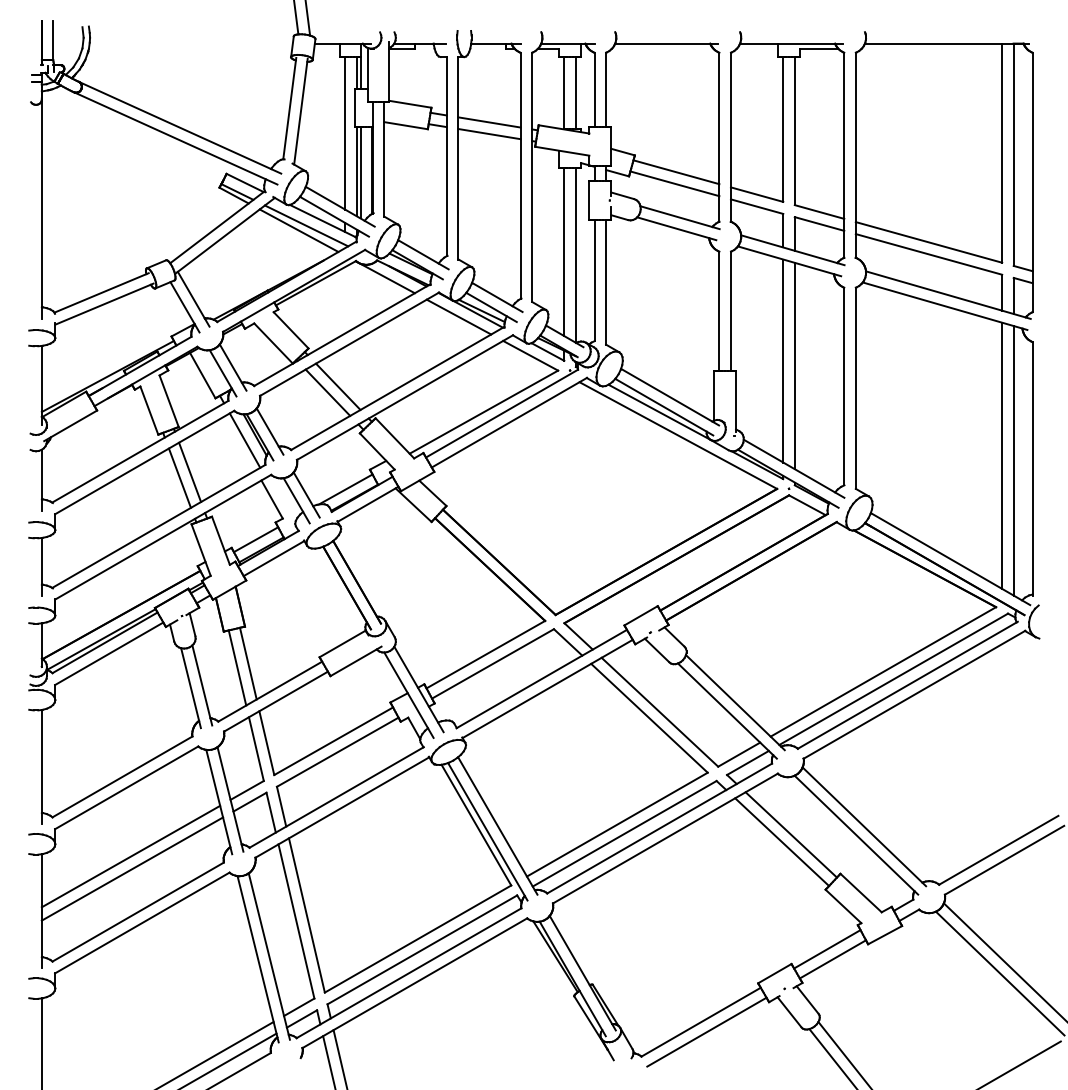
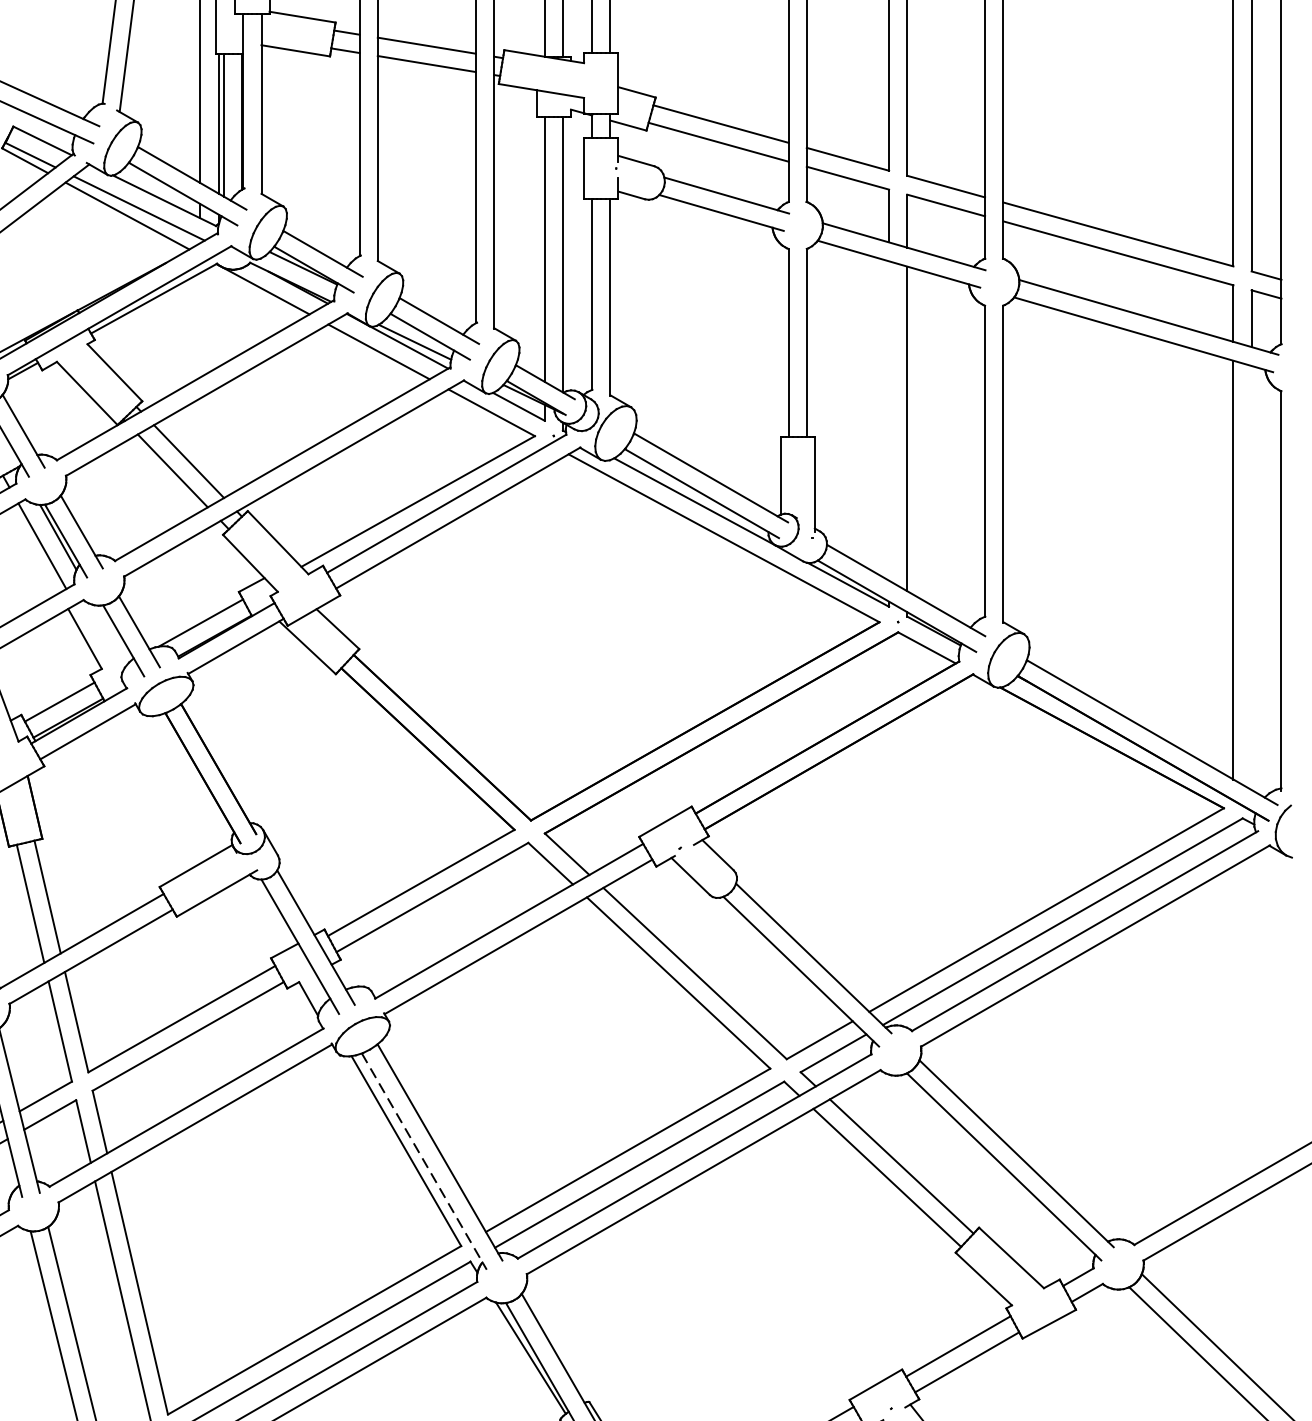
line: (783, 360) -> (889, 420), removed
line: (1013, 460) -> (1251, 577), removed
line: (488, 832) -> (425, 1162), solid -> dashed

